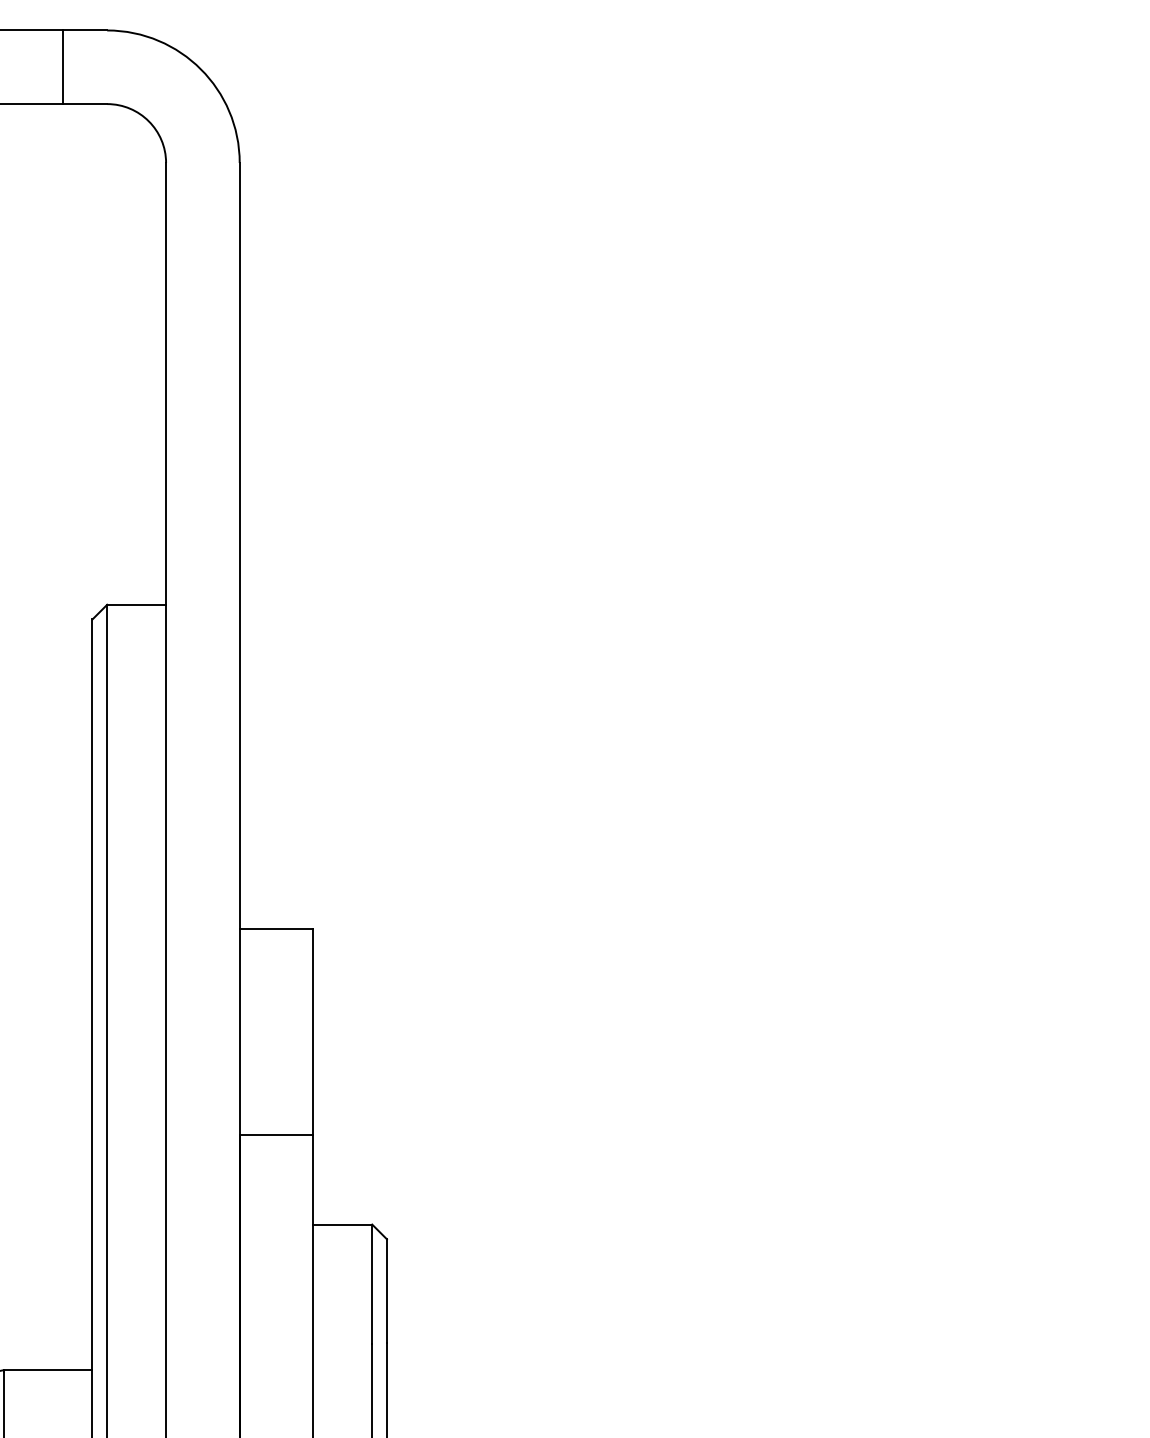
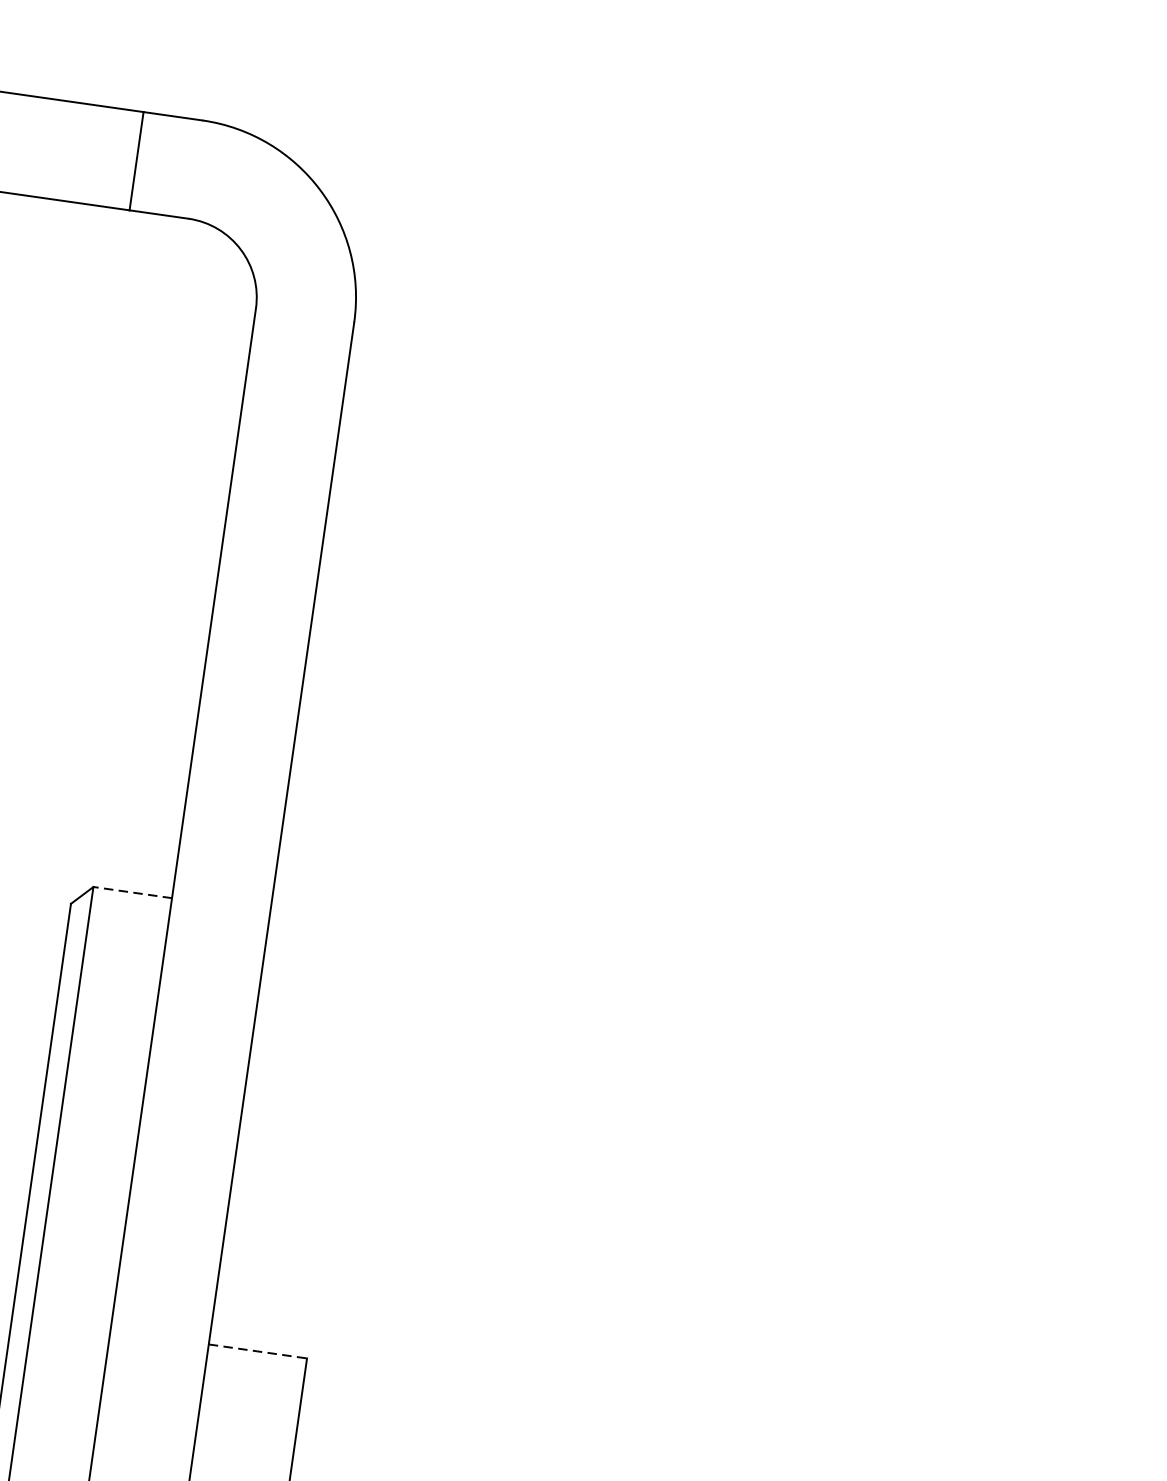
line: (136, 604) -> (132, 892), solid -> dashed
line: (276, 928) -> (257, 1351), solid -> dashed

